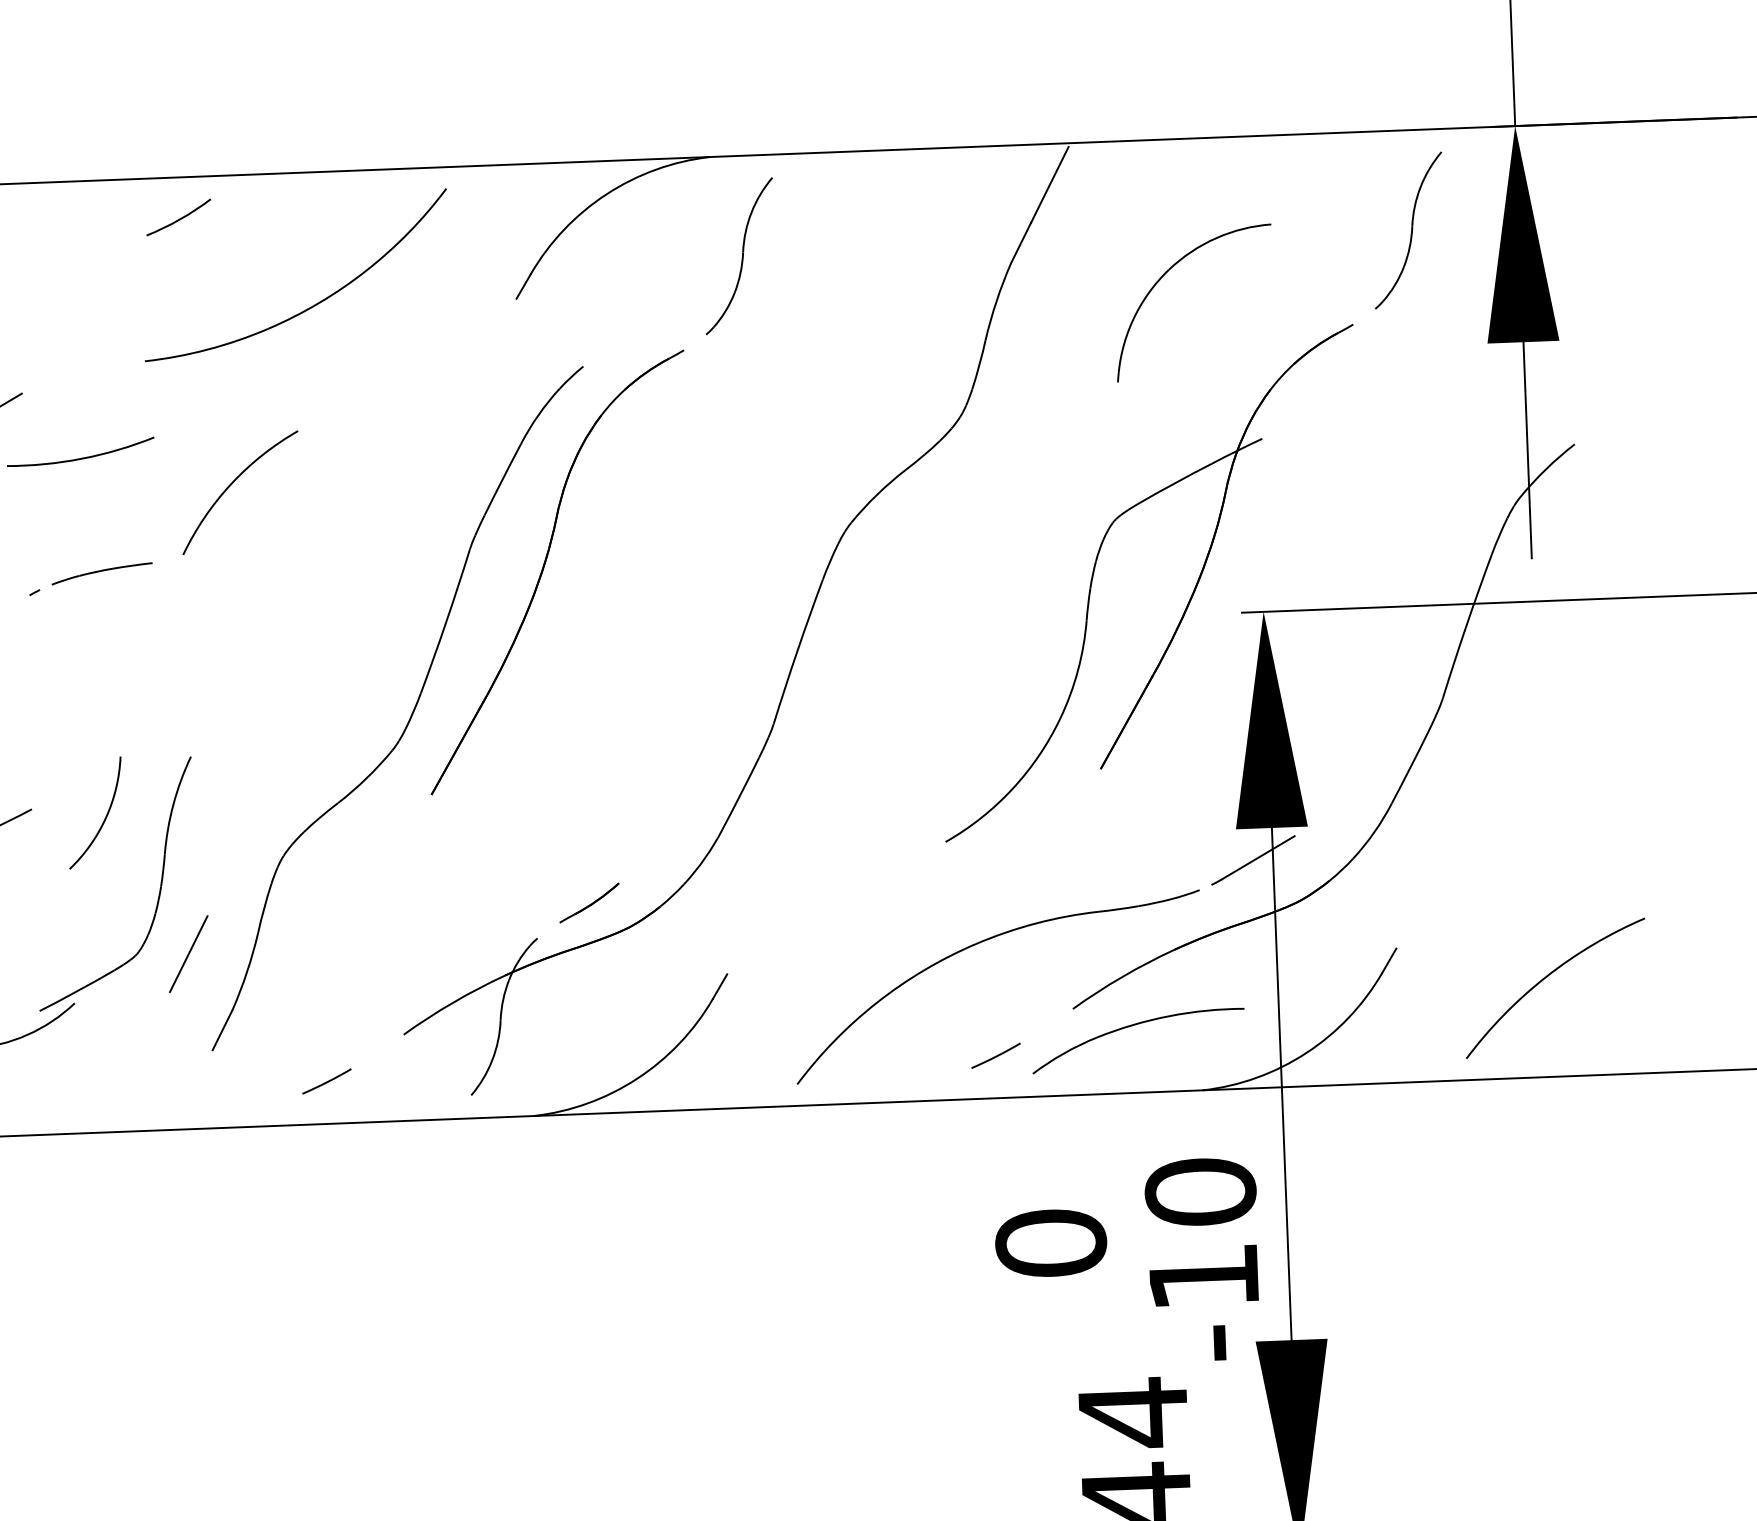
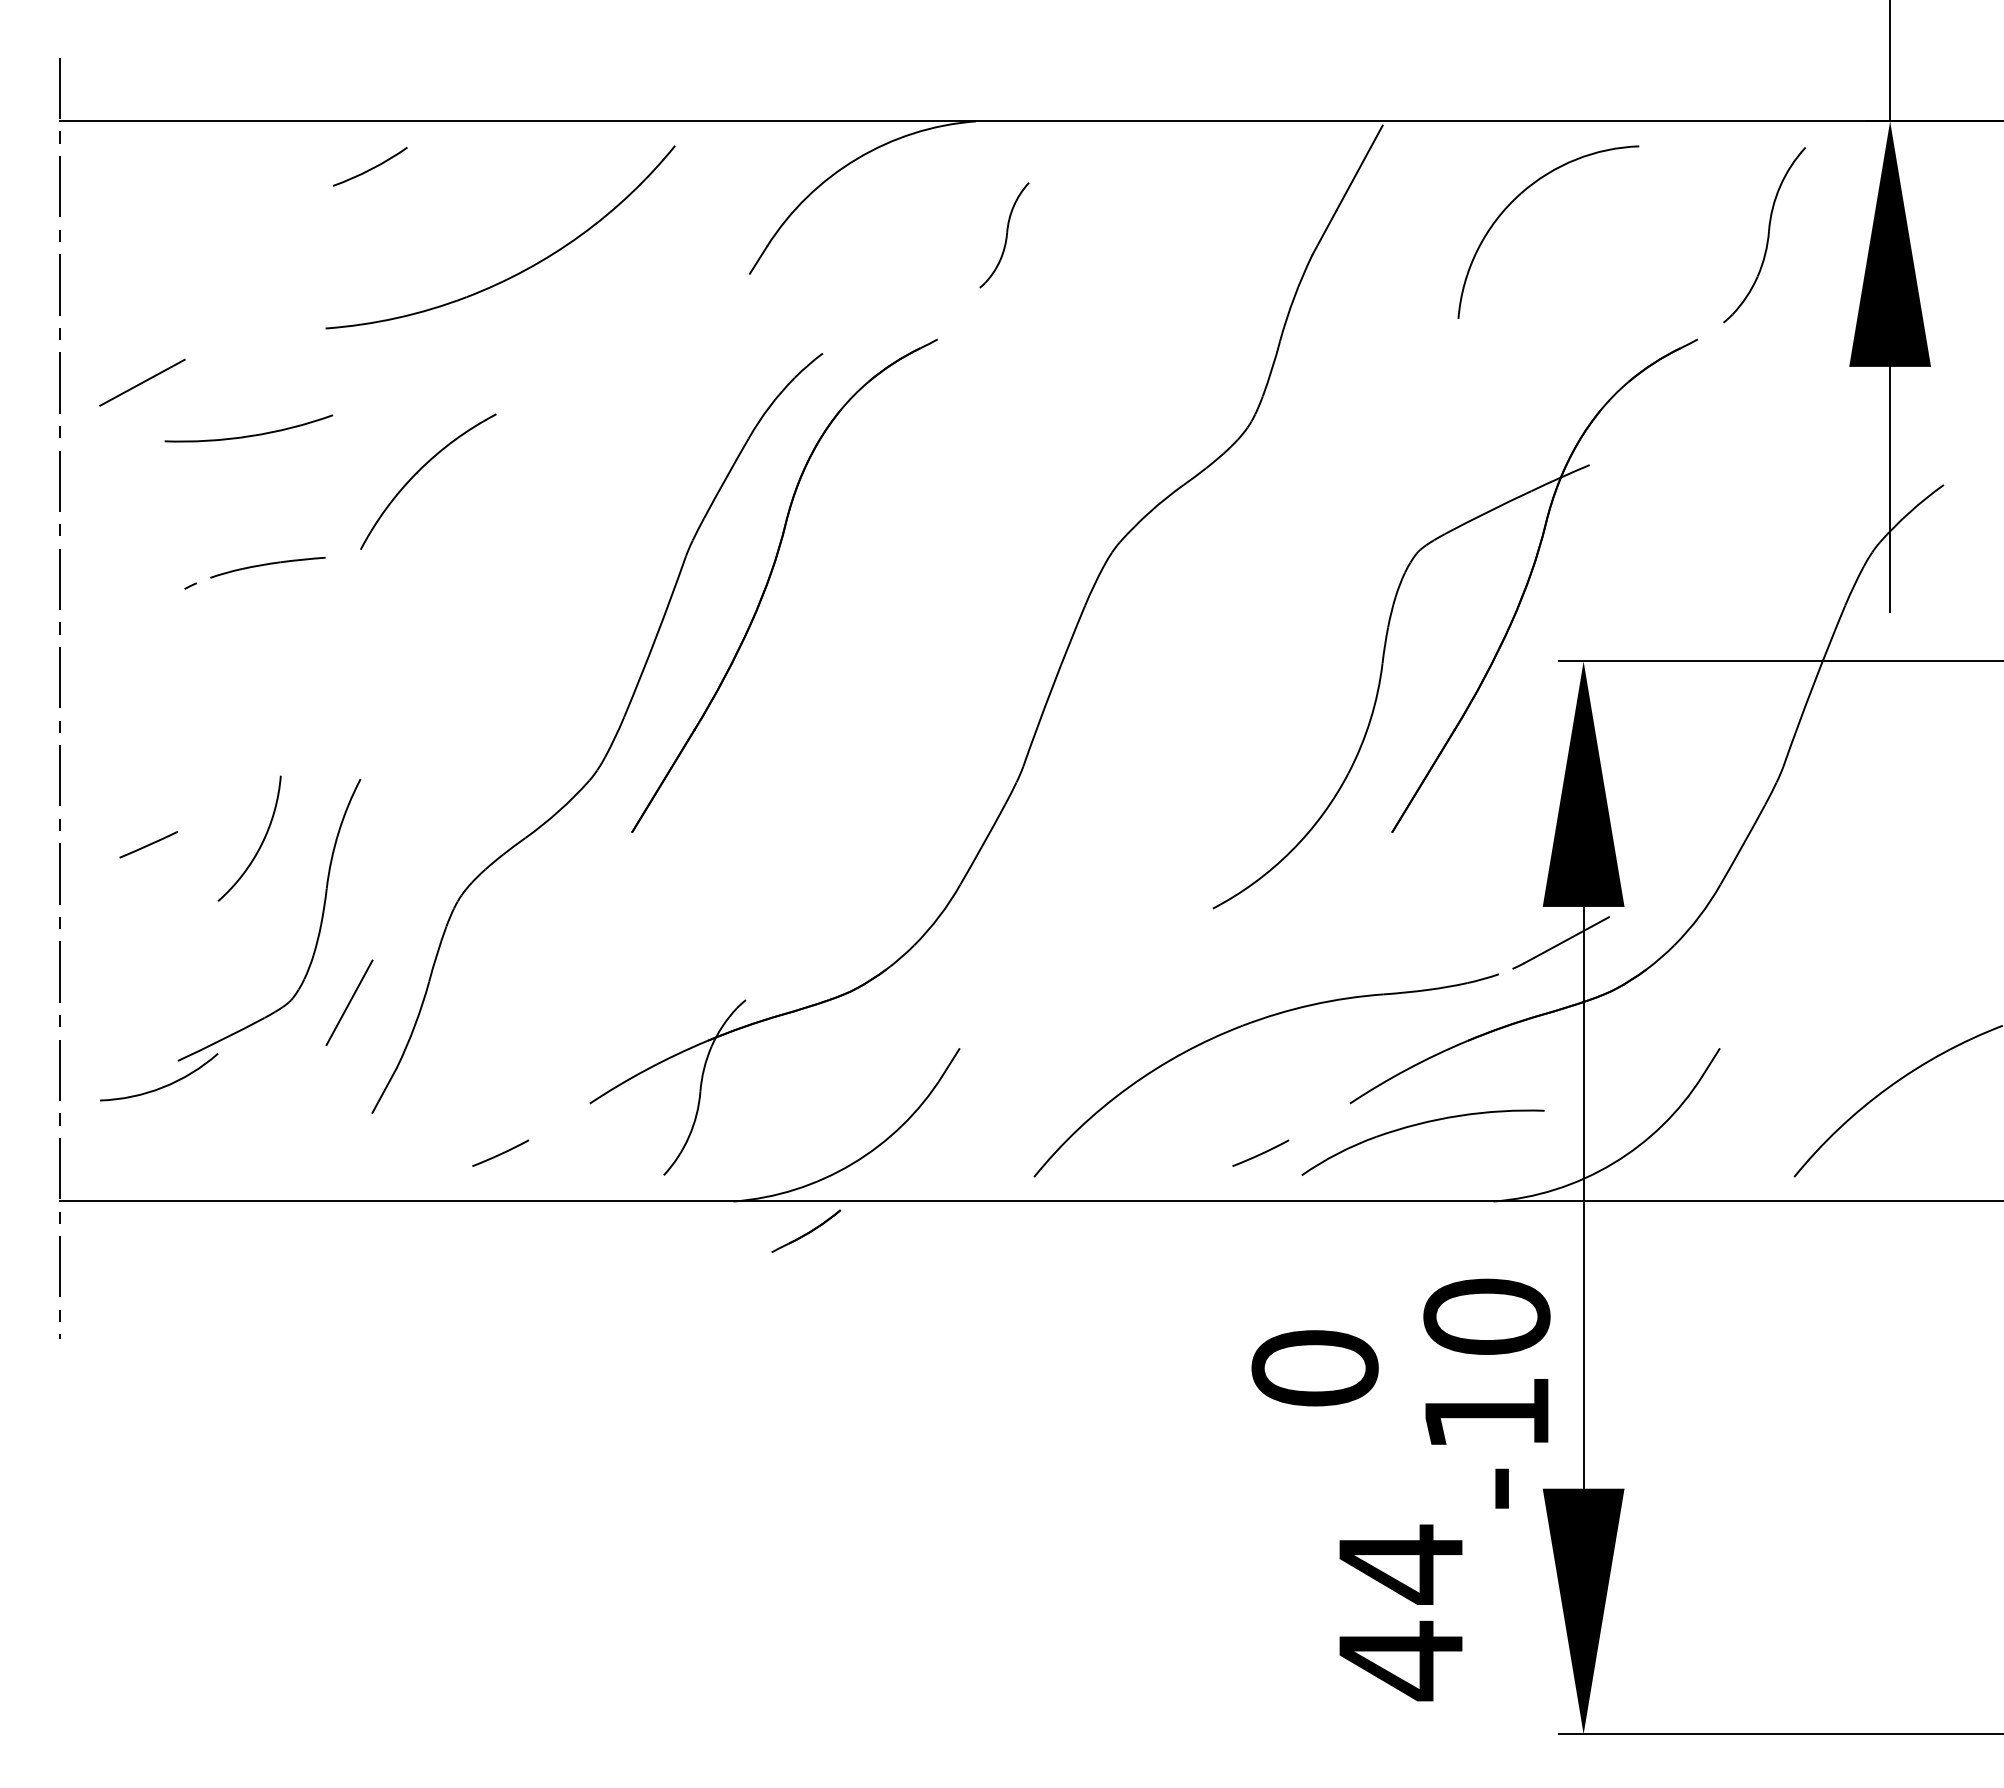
part: (739, 256) -> (1004, 235), size x0.6
part: (1165, 274) -> (1517, 198), moved
part: (589, 902) -> (806, 1230), moved

